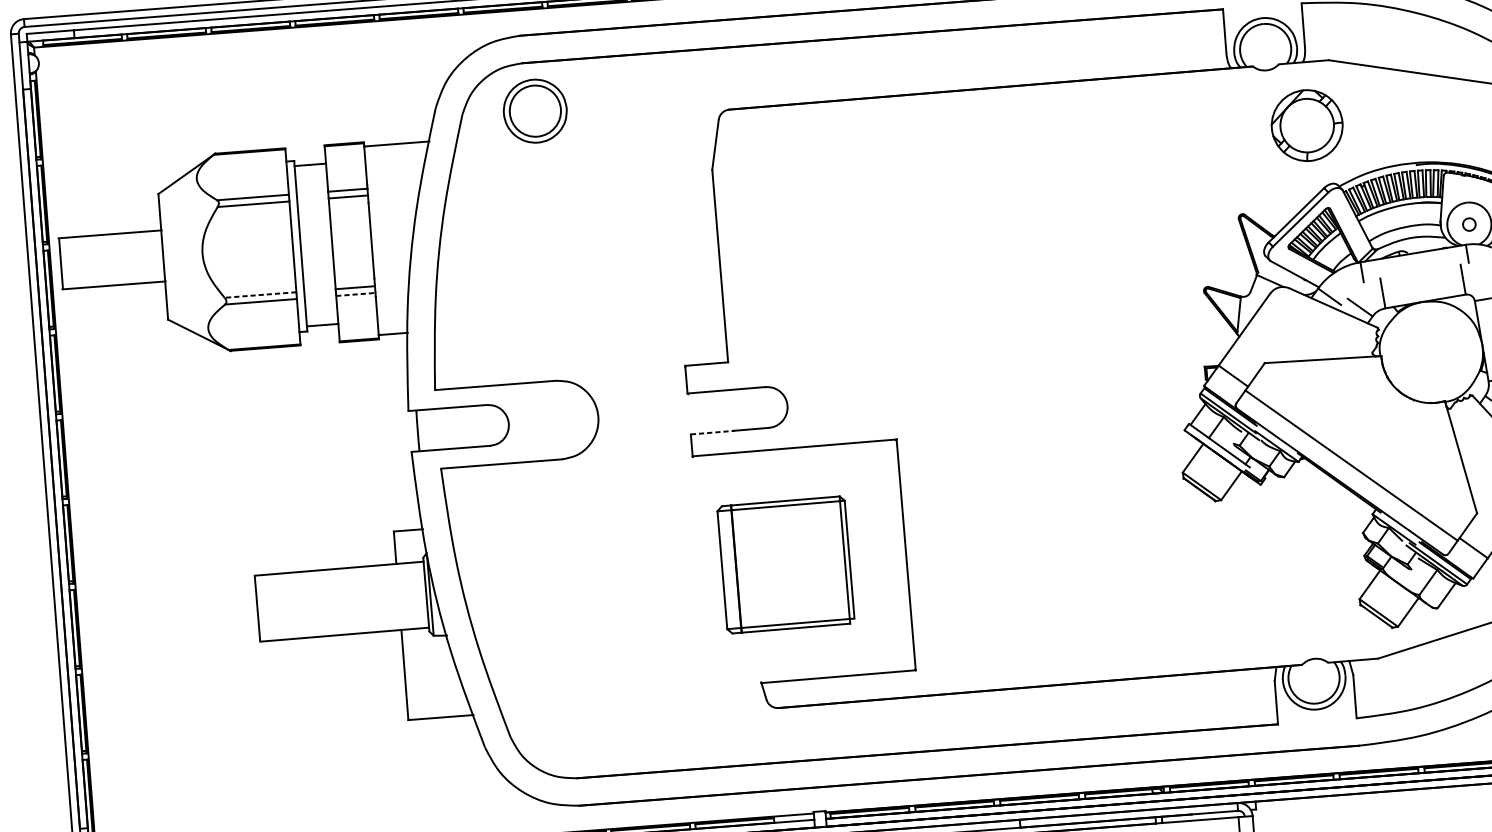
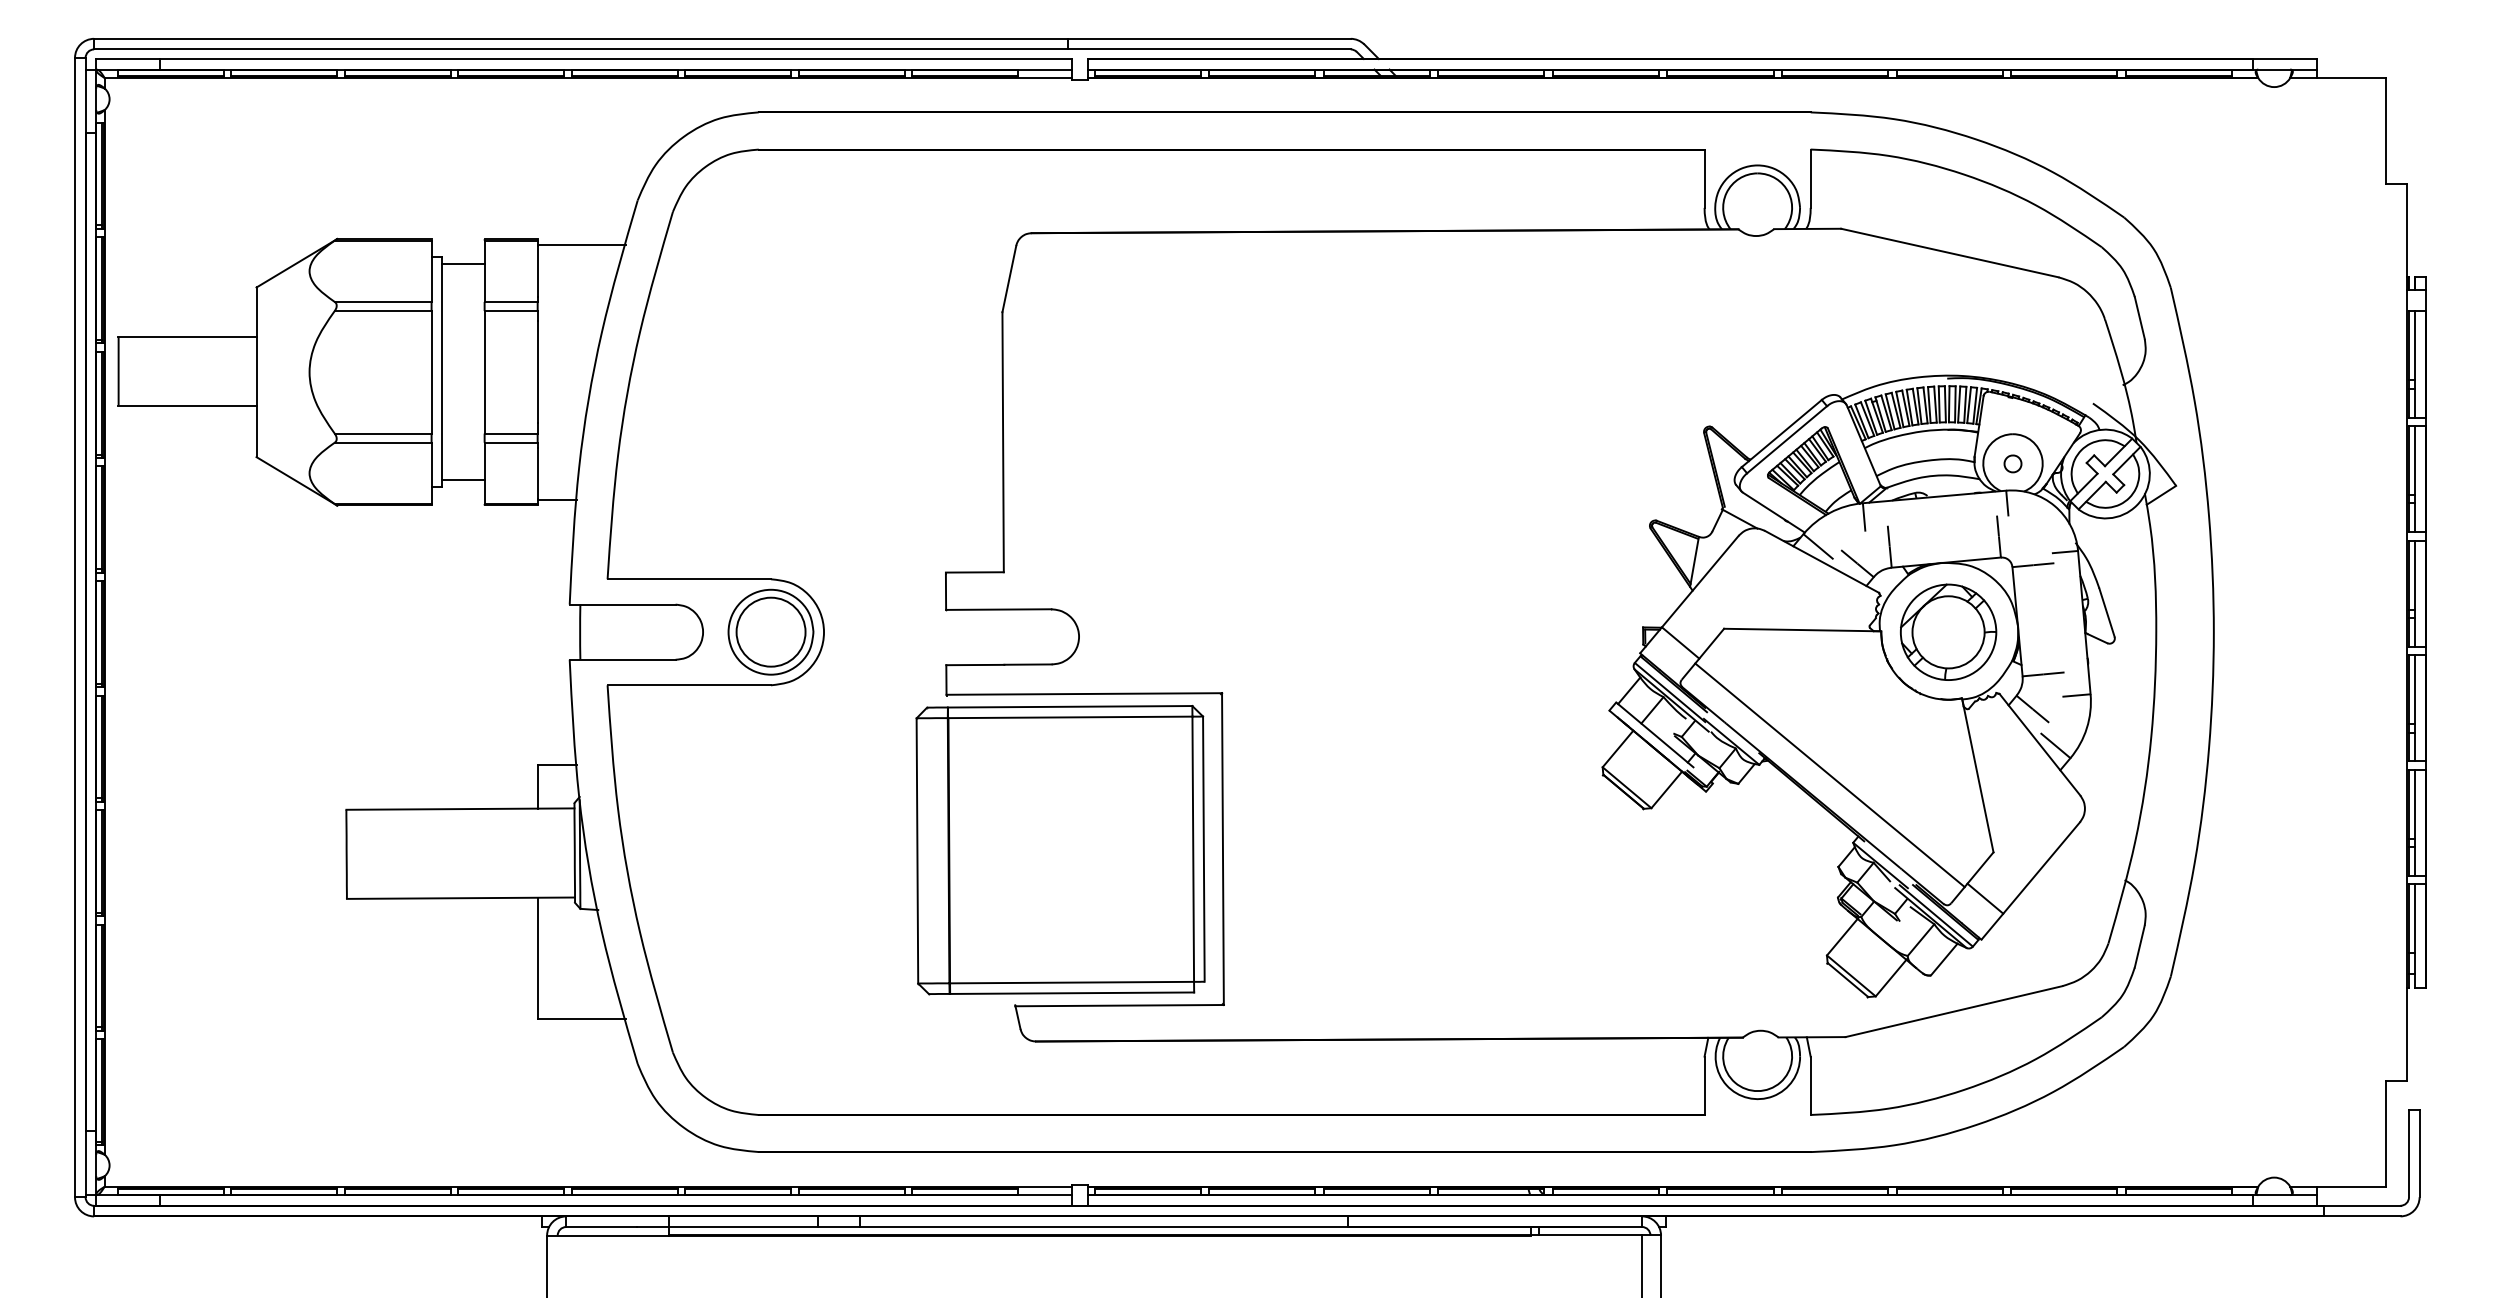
part: (534, 110) -> (770, 631), moved
part: (1307, 125) -> (1948, 631), moved
line: (260, 294) -> (382, 433), dashed -> solid
line: (356, 294) -> (511, 442), dashed -> solid
line: (712, 433) -> (975, 665), dashed -> solid
part: (785, 565) -> (1060, 850), size x1.67

